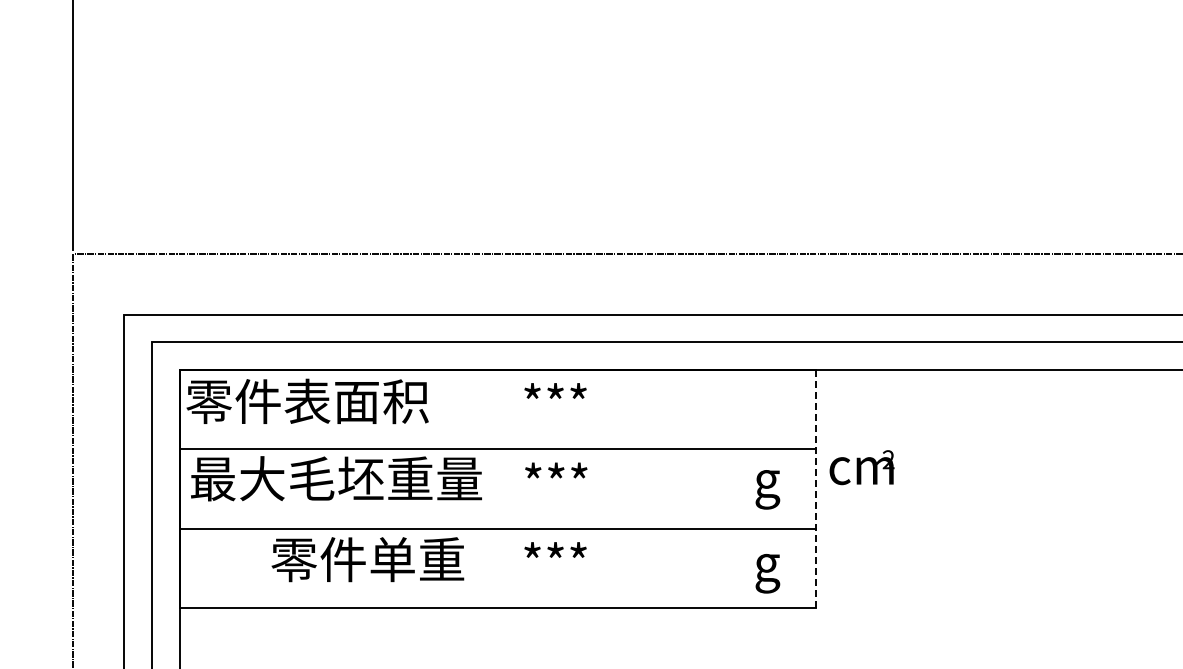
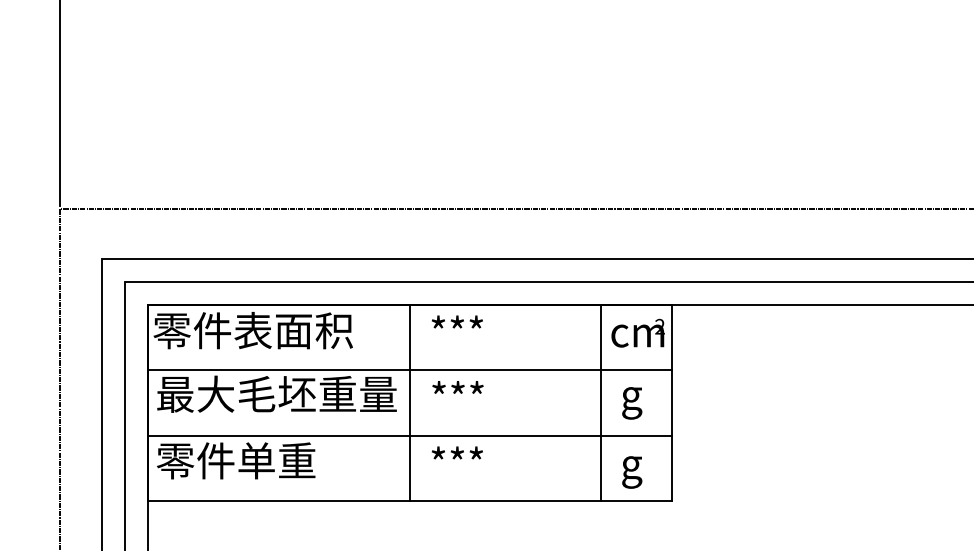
text: (861, 467) -> (637, 333), moved
line: (498, 488) -> (410, 402), added
line: (729, 488) -> (600, 402), added
line: (815, 488) -> (671, 402), dashed -> solid
text: (367, 559) -> (235, 460), moved

